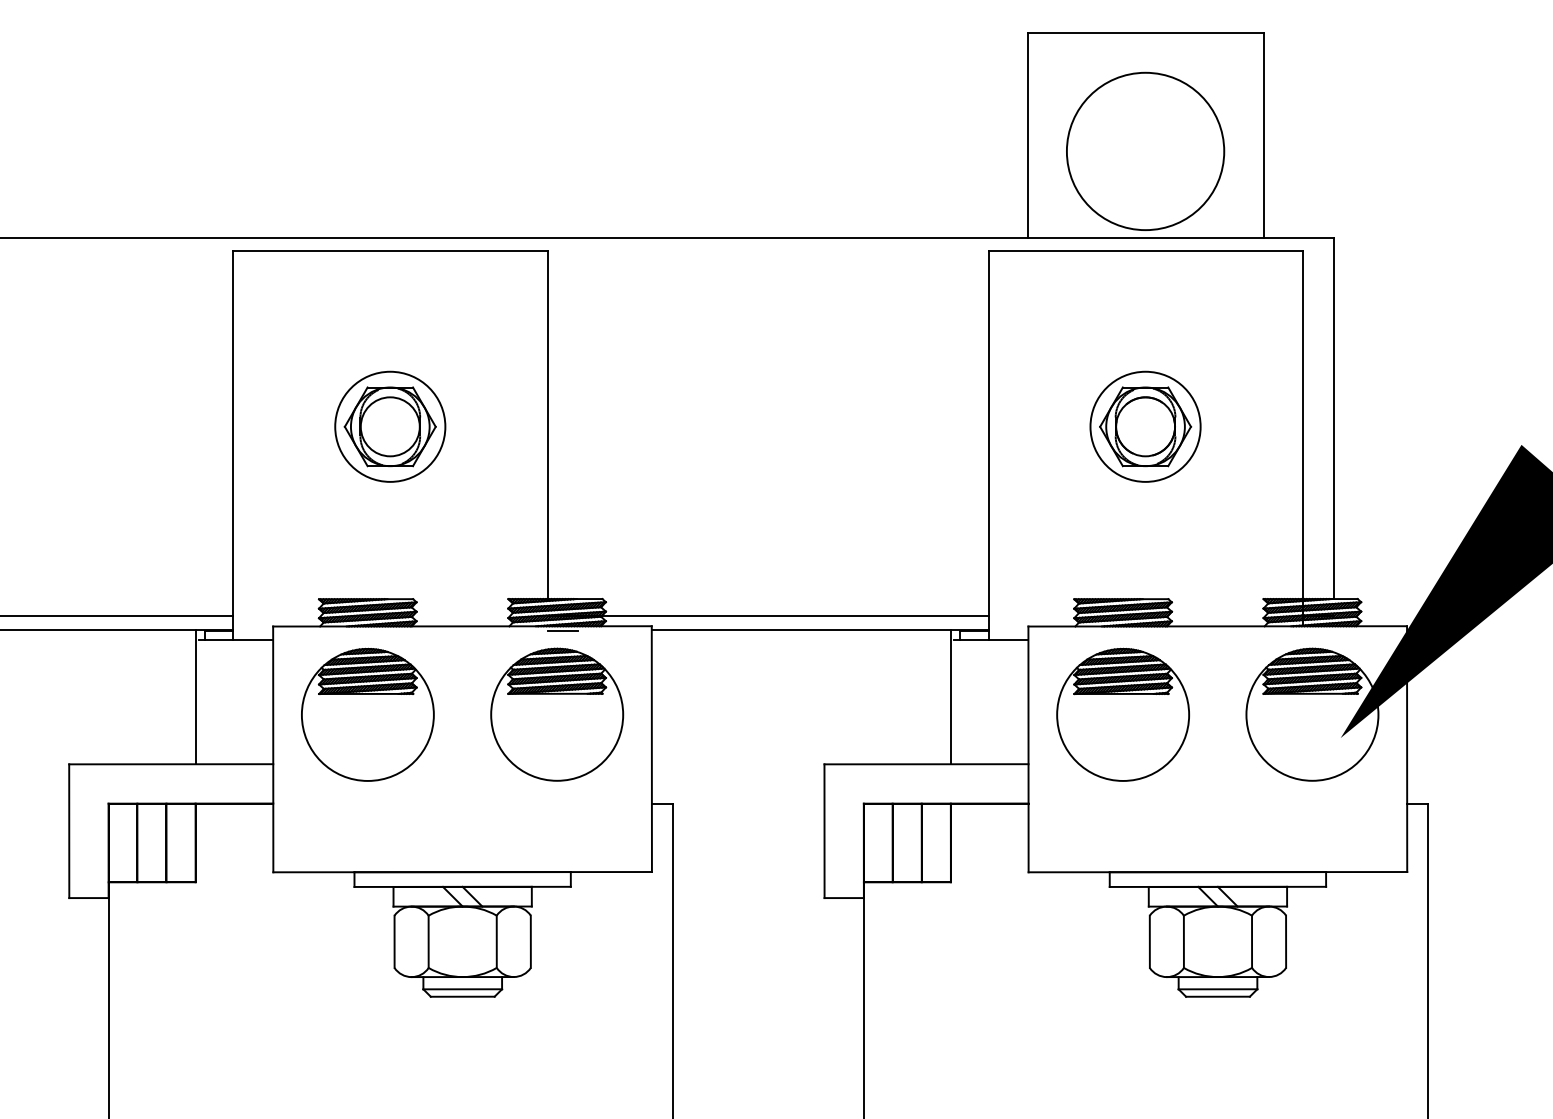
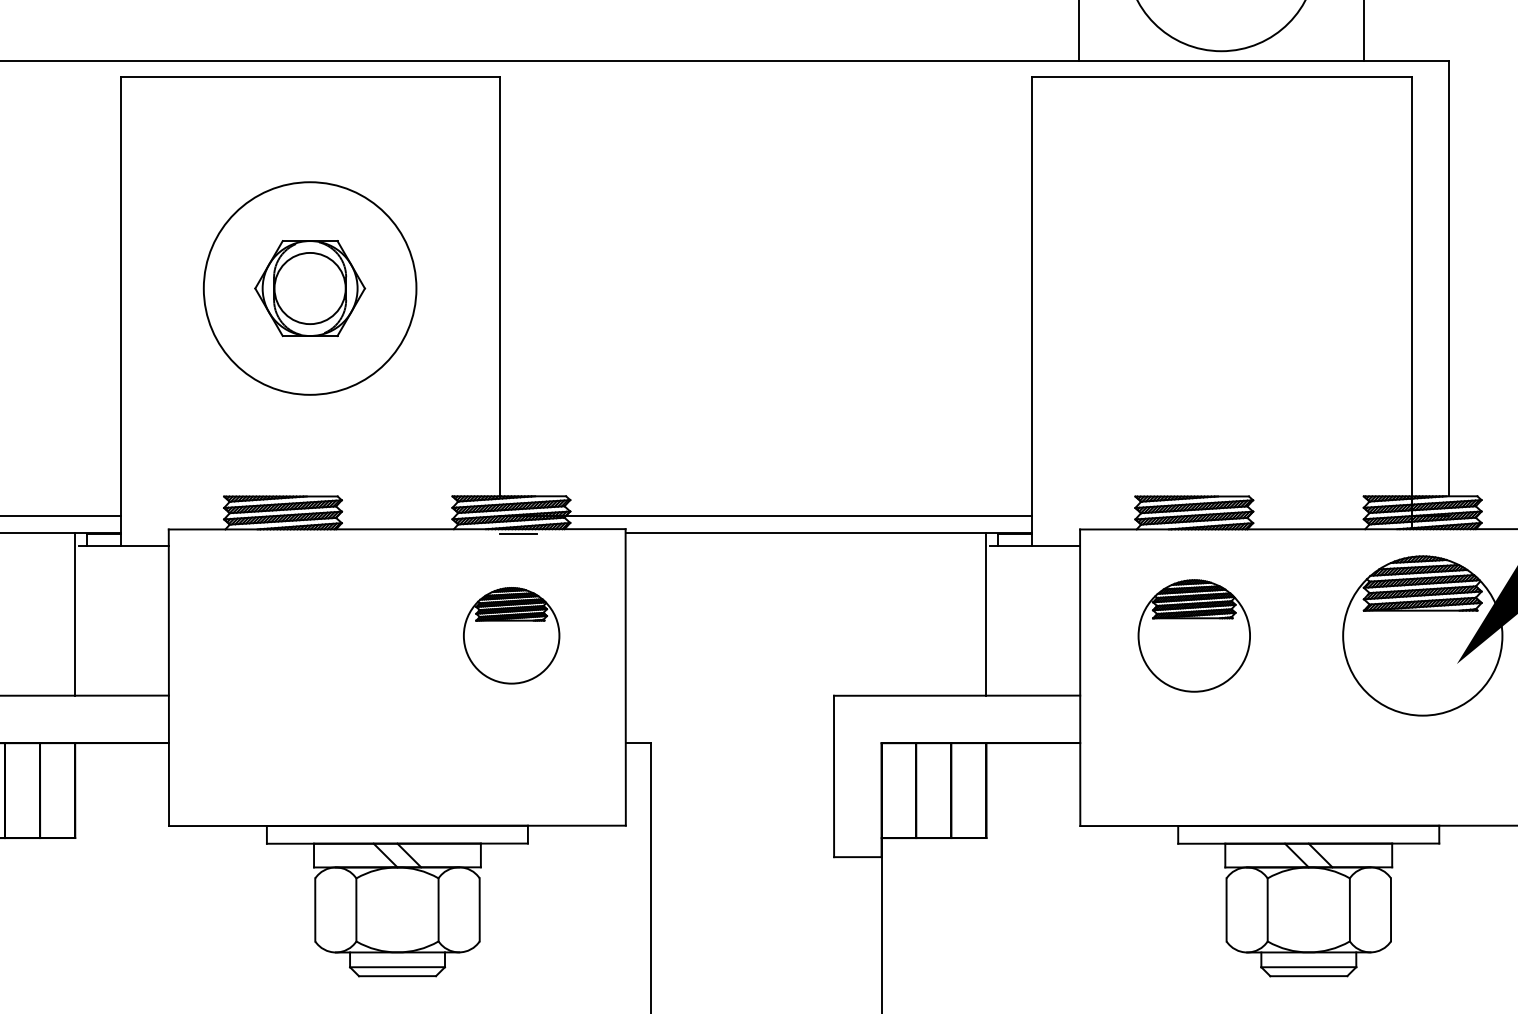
circle: (390, 426) -> (310, 288), size x1.6
part: (1145, 426) -> (1221, 288), removed
part: (367, 714) -> (282, 635), removed
part: (557, 714) -> (511, 635), size x0.6
part: (1122, 714) -> (1193, 635), size x0.7

